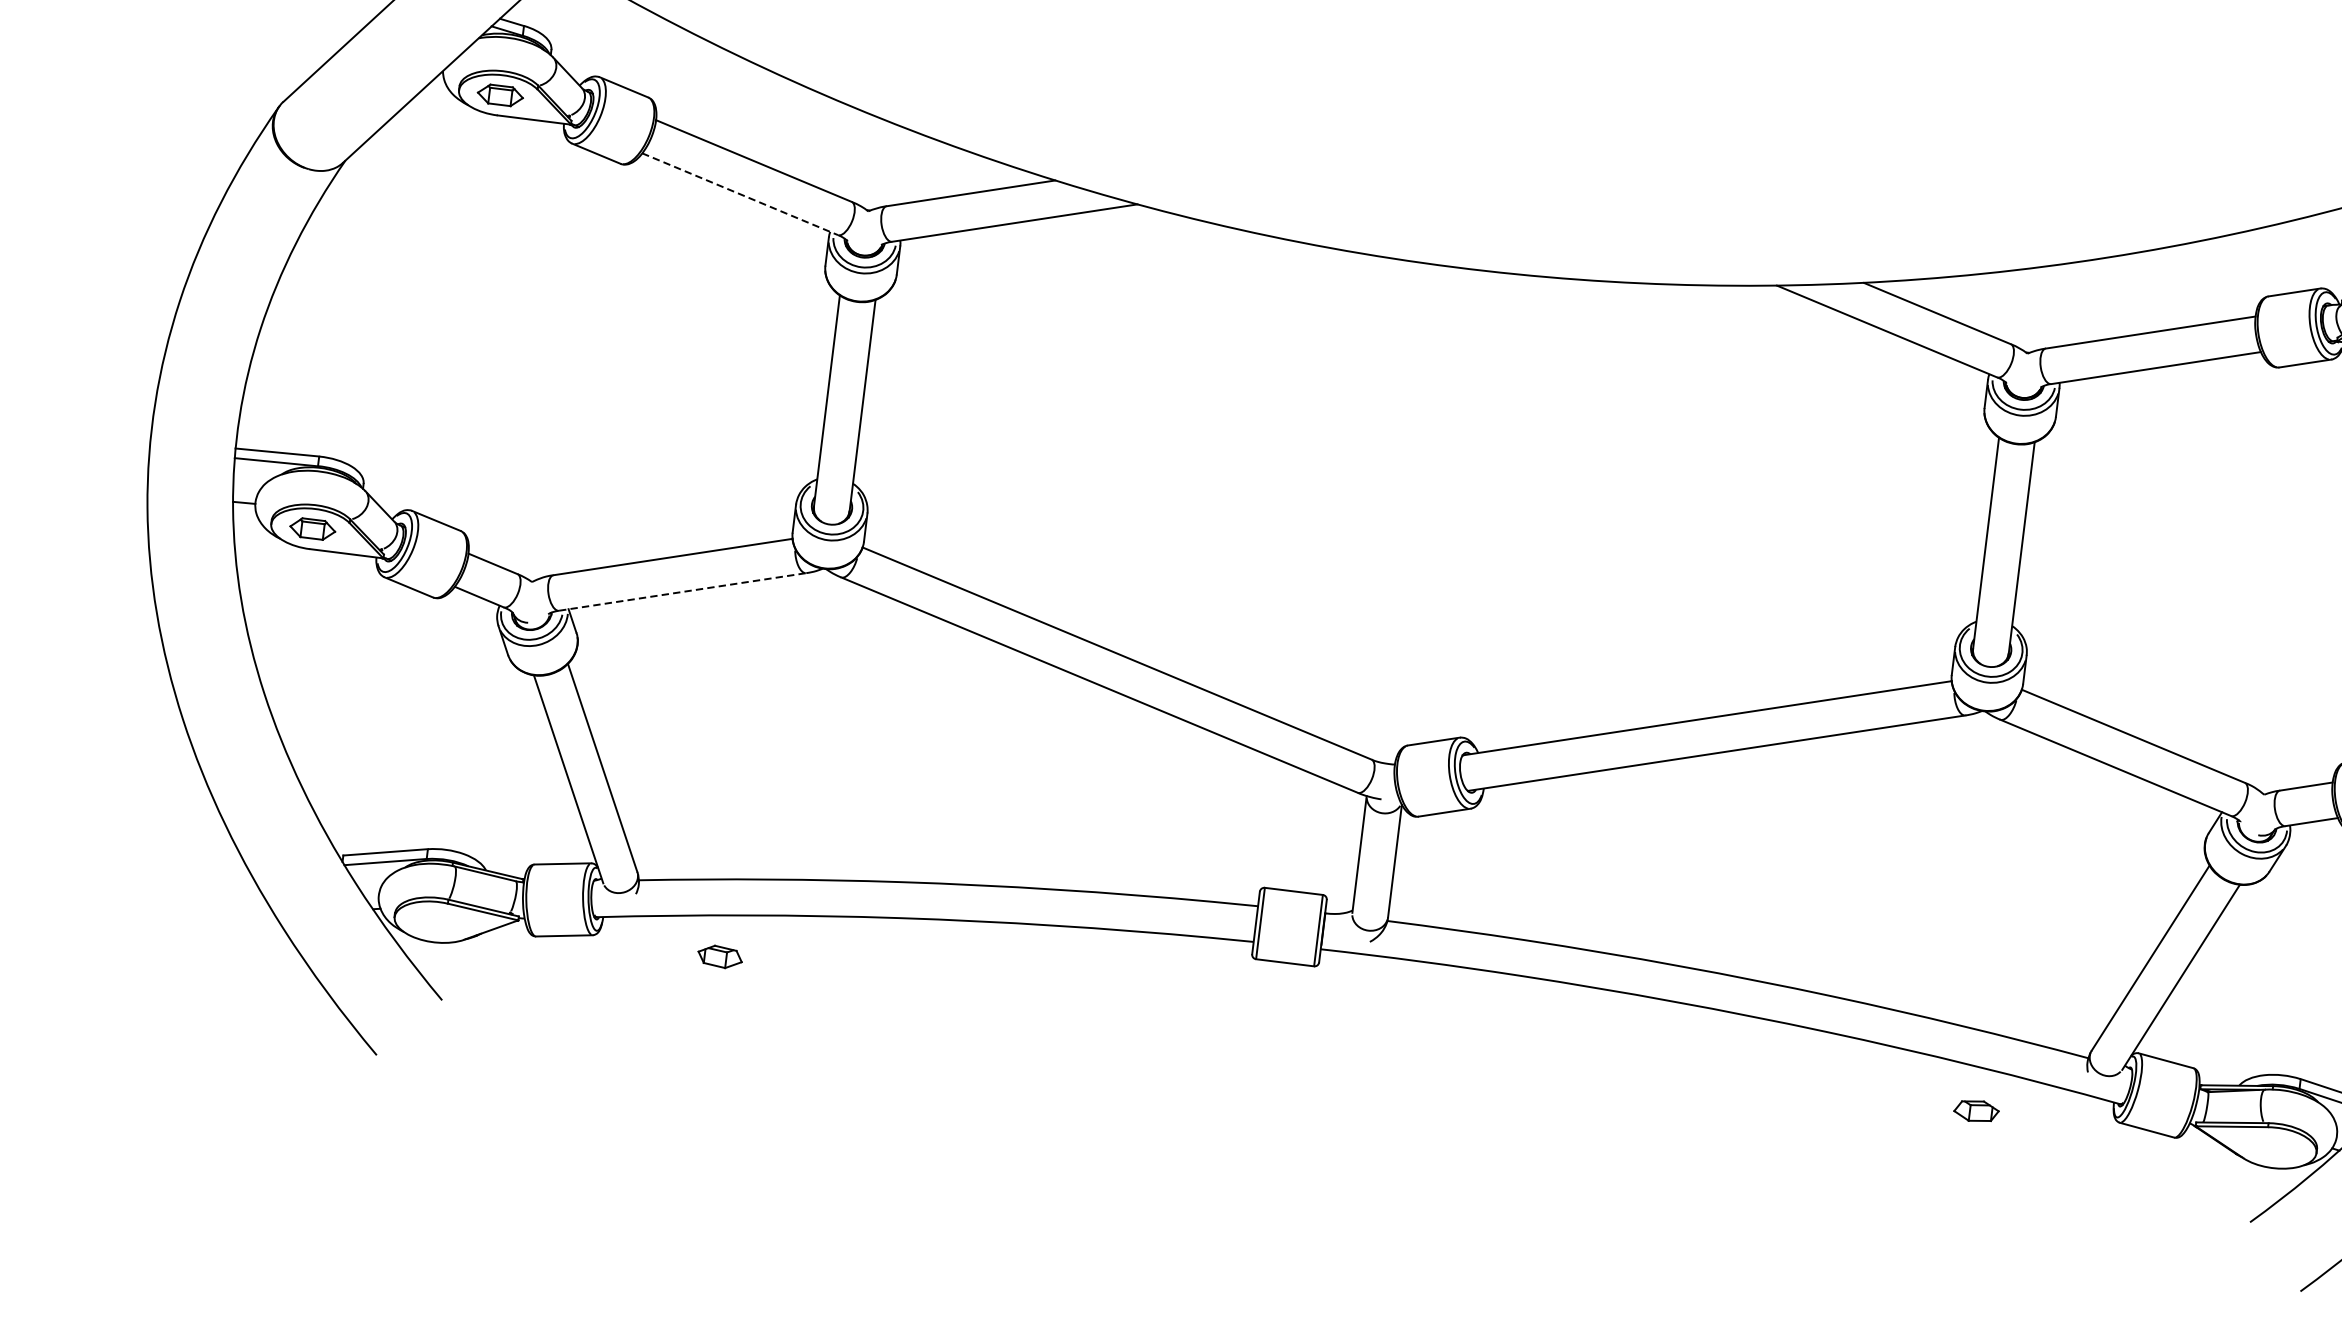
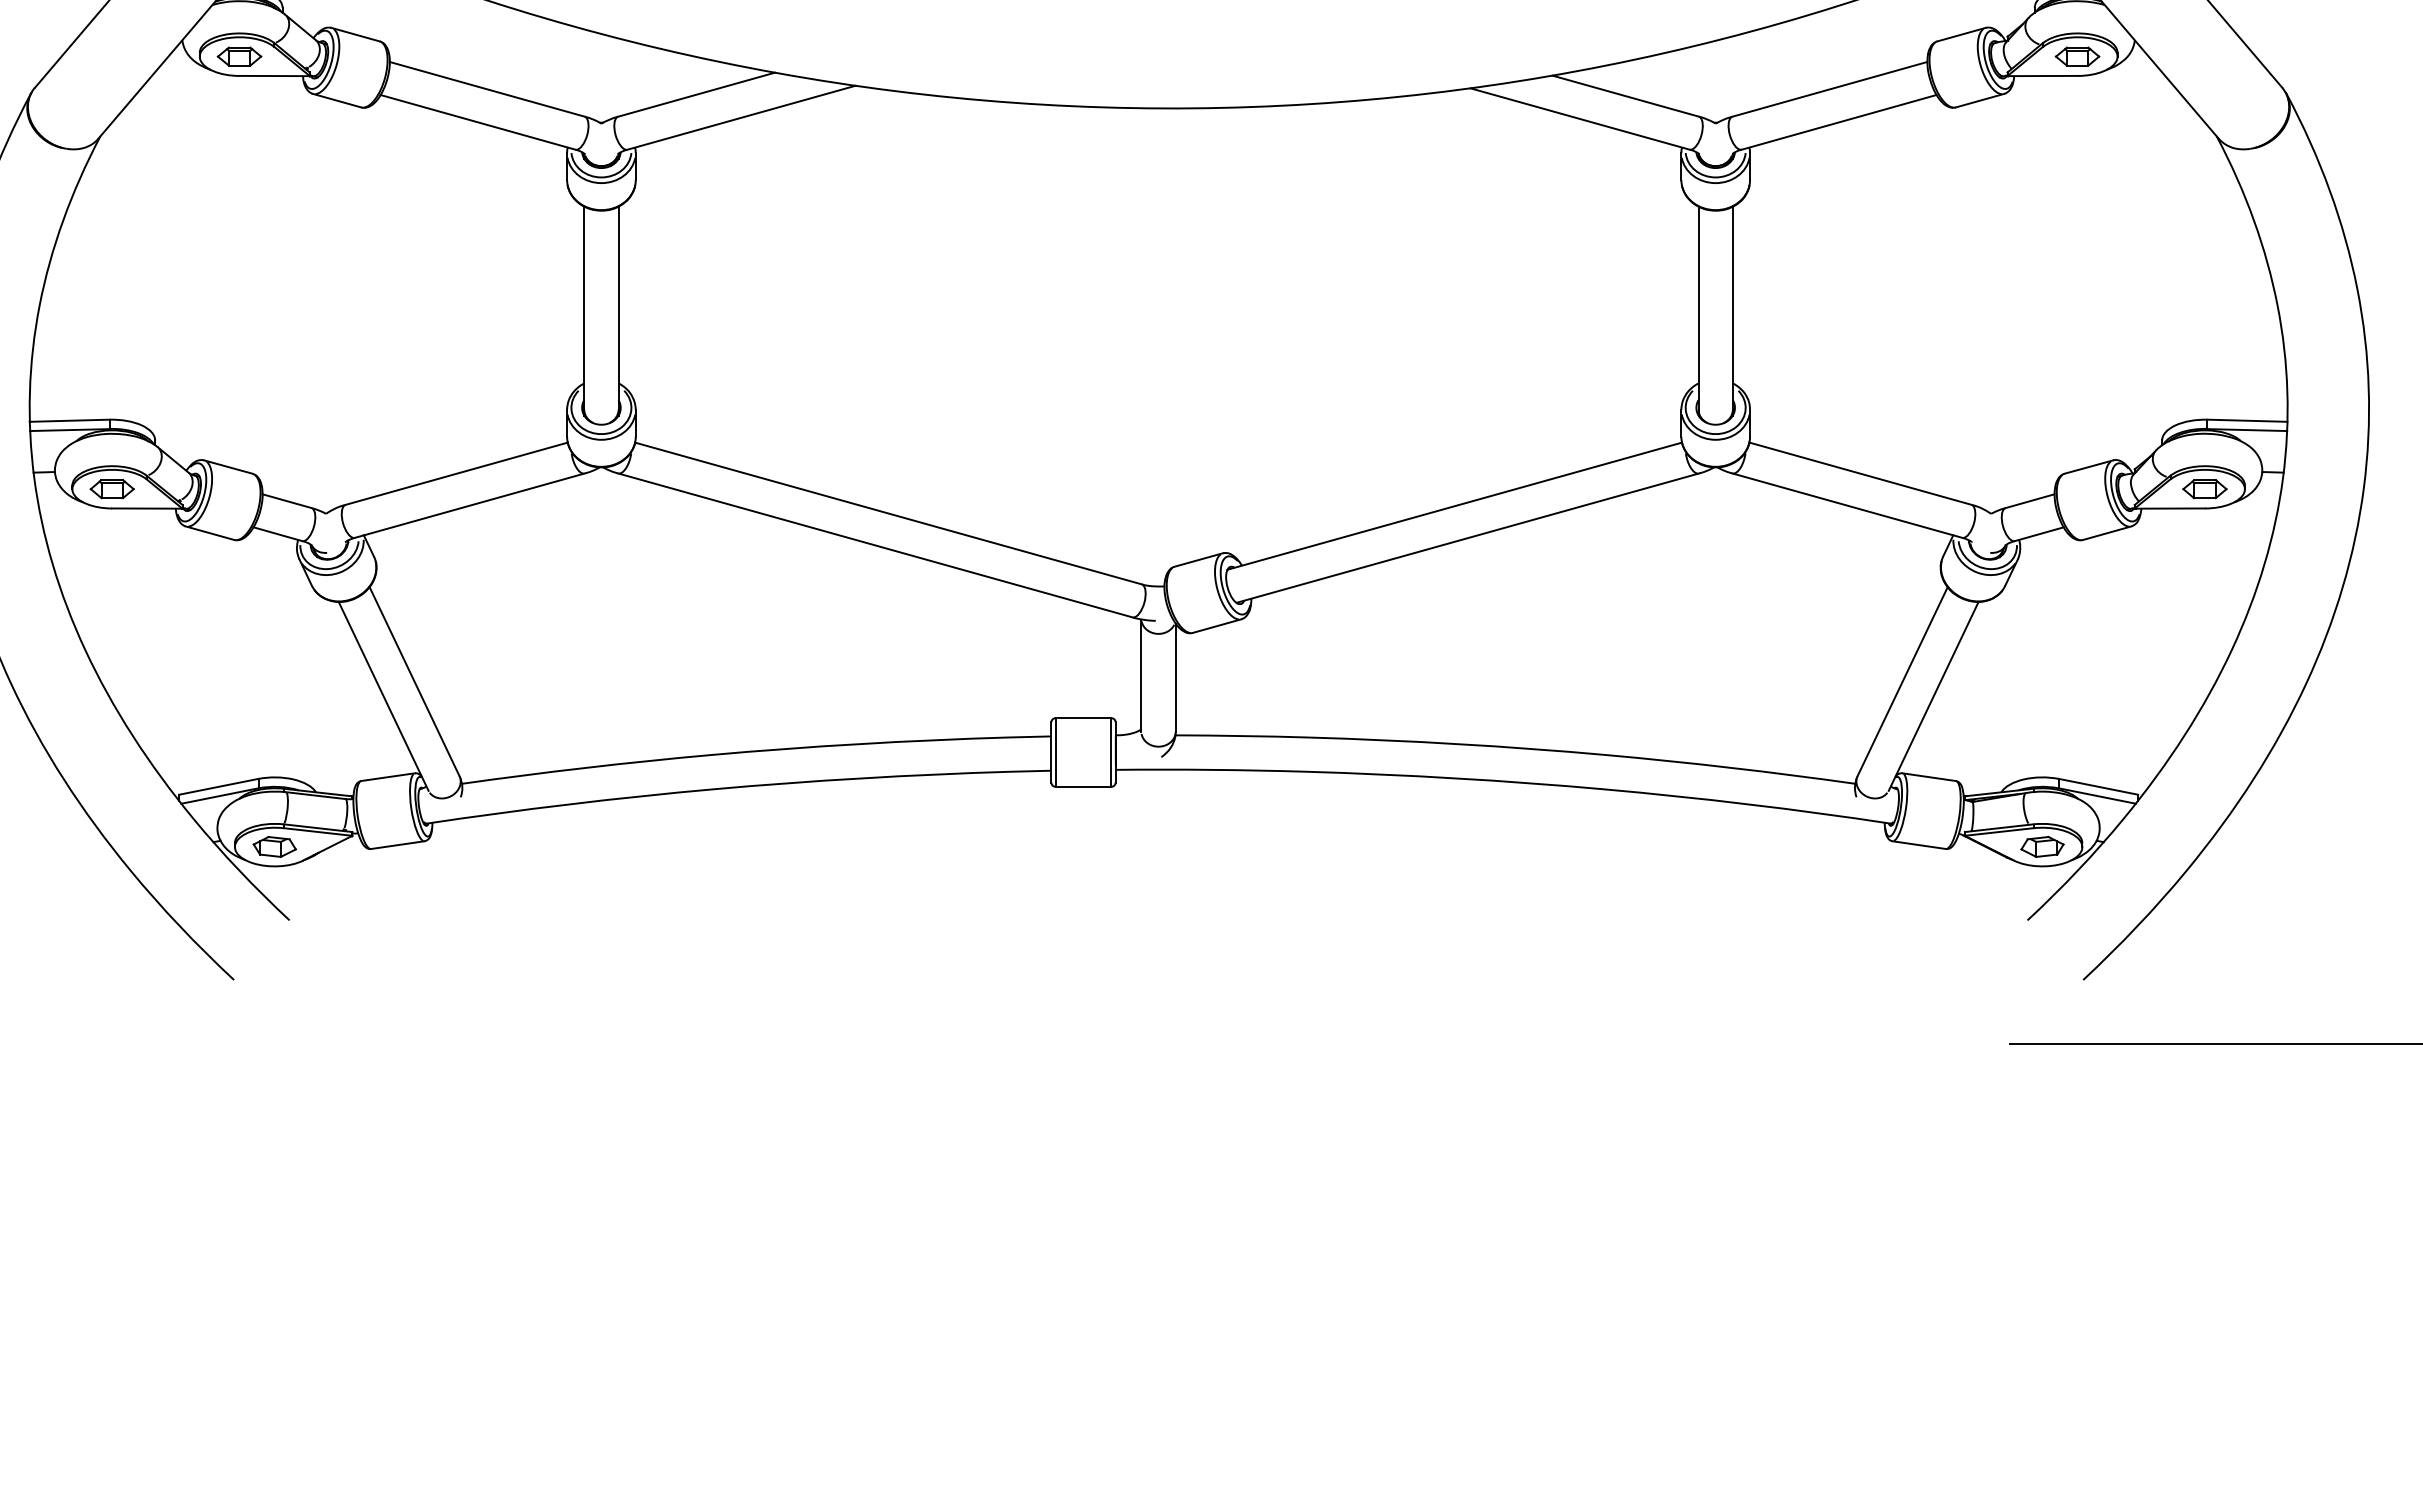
line: (740, 194) -> (478, 122), dashed -> solid
line: (683, 591) -> (470, 505), dashed -> solid
part: (719, 956) -> (274, 846), moved
part: (1976, 1110) -> (2042, 846), moved

